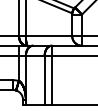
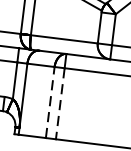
line: (44, 80) -> (49, 102), solid -> dashed
line: (51, 80) -> (59, 104), solid -> dashed

